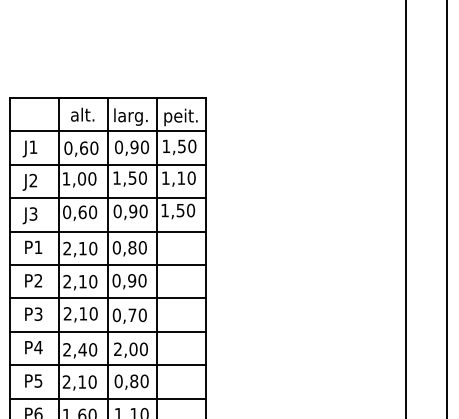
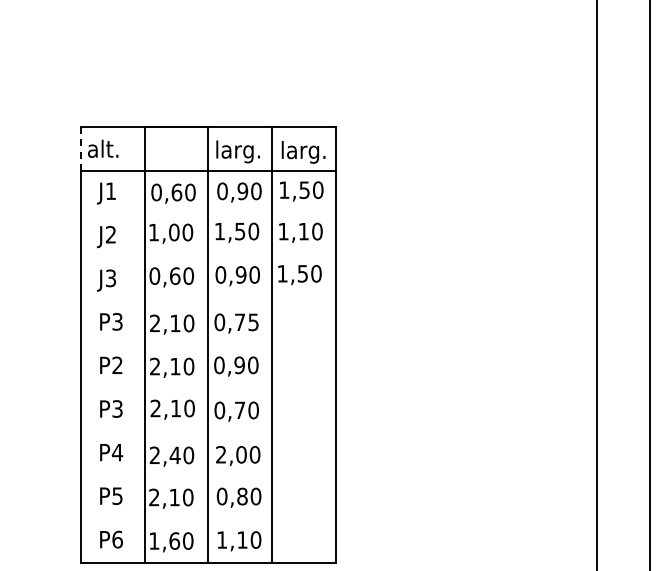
line: (10, 114) -> (80, 148), solid -> dashed
text: (82, 114) -> (103, 148), moved
text: (181, 117) -> (303, 152), peit. -> larg.
line: (107, 165) -> (207, 214), removed
line: (107, 198) -> (207, 257), removed
line: (107, 231) -> (207, 301), removed
text: (38, 247) -> (117, 321), P1 -> P3
text: (137, 247) -> (246, 322), 0,80 -> 0,75
line: (107, 264) -> (207, 344), removed
line: (107, 298) -> (207, 388), removed
line: (107, 331) -> (207, 431), removed
line: (107, 365) -> (207, 475), removed
line: (107, 398) -> (207, 519), removed

